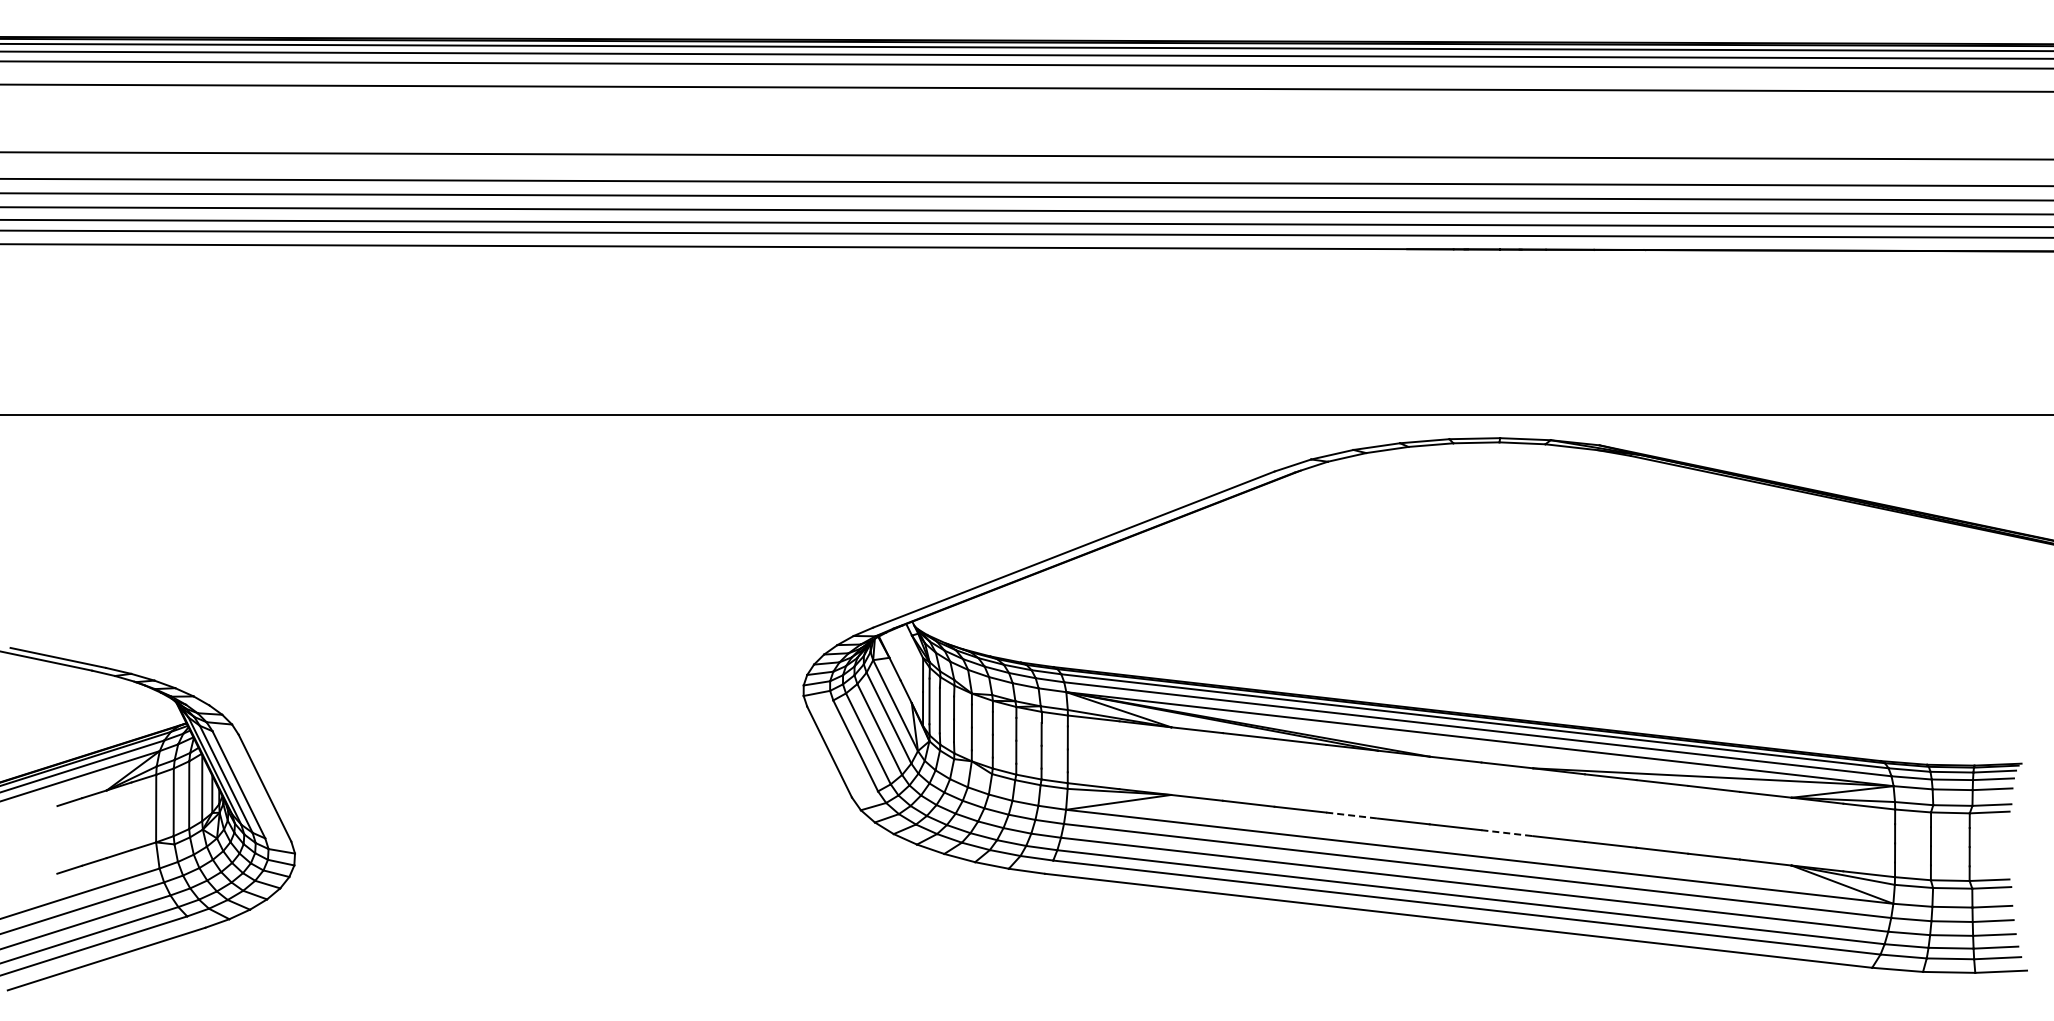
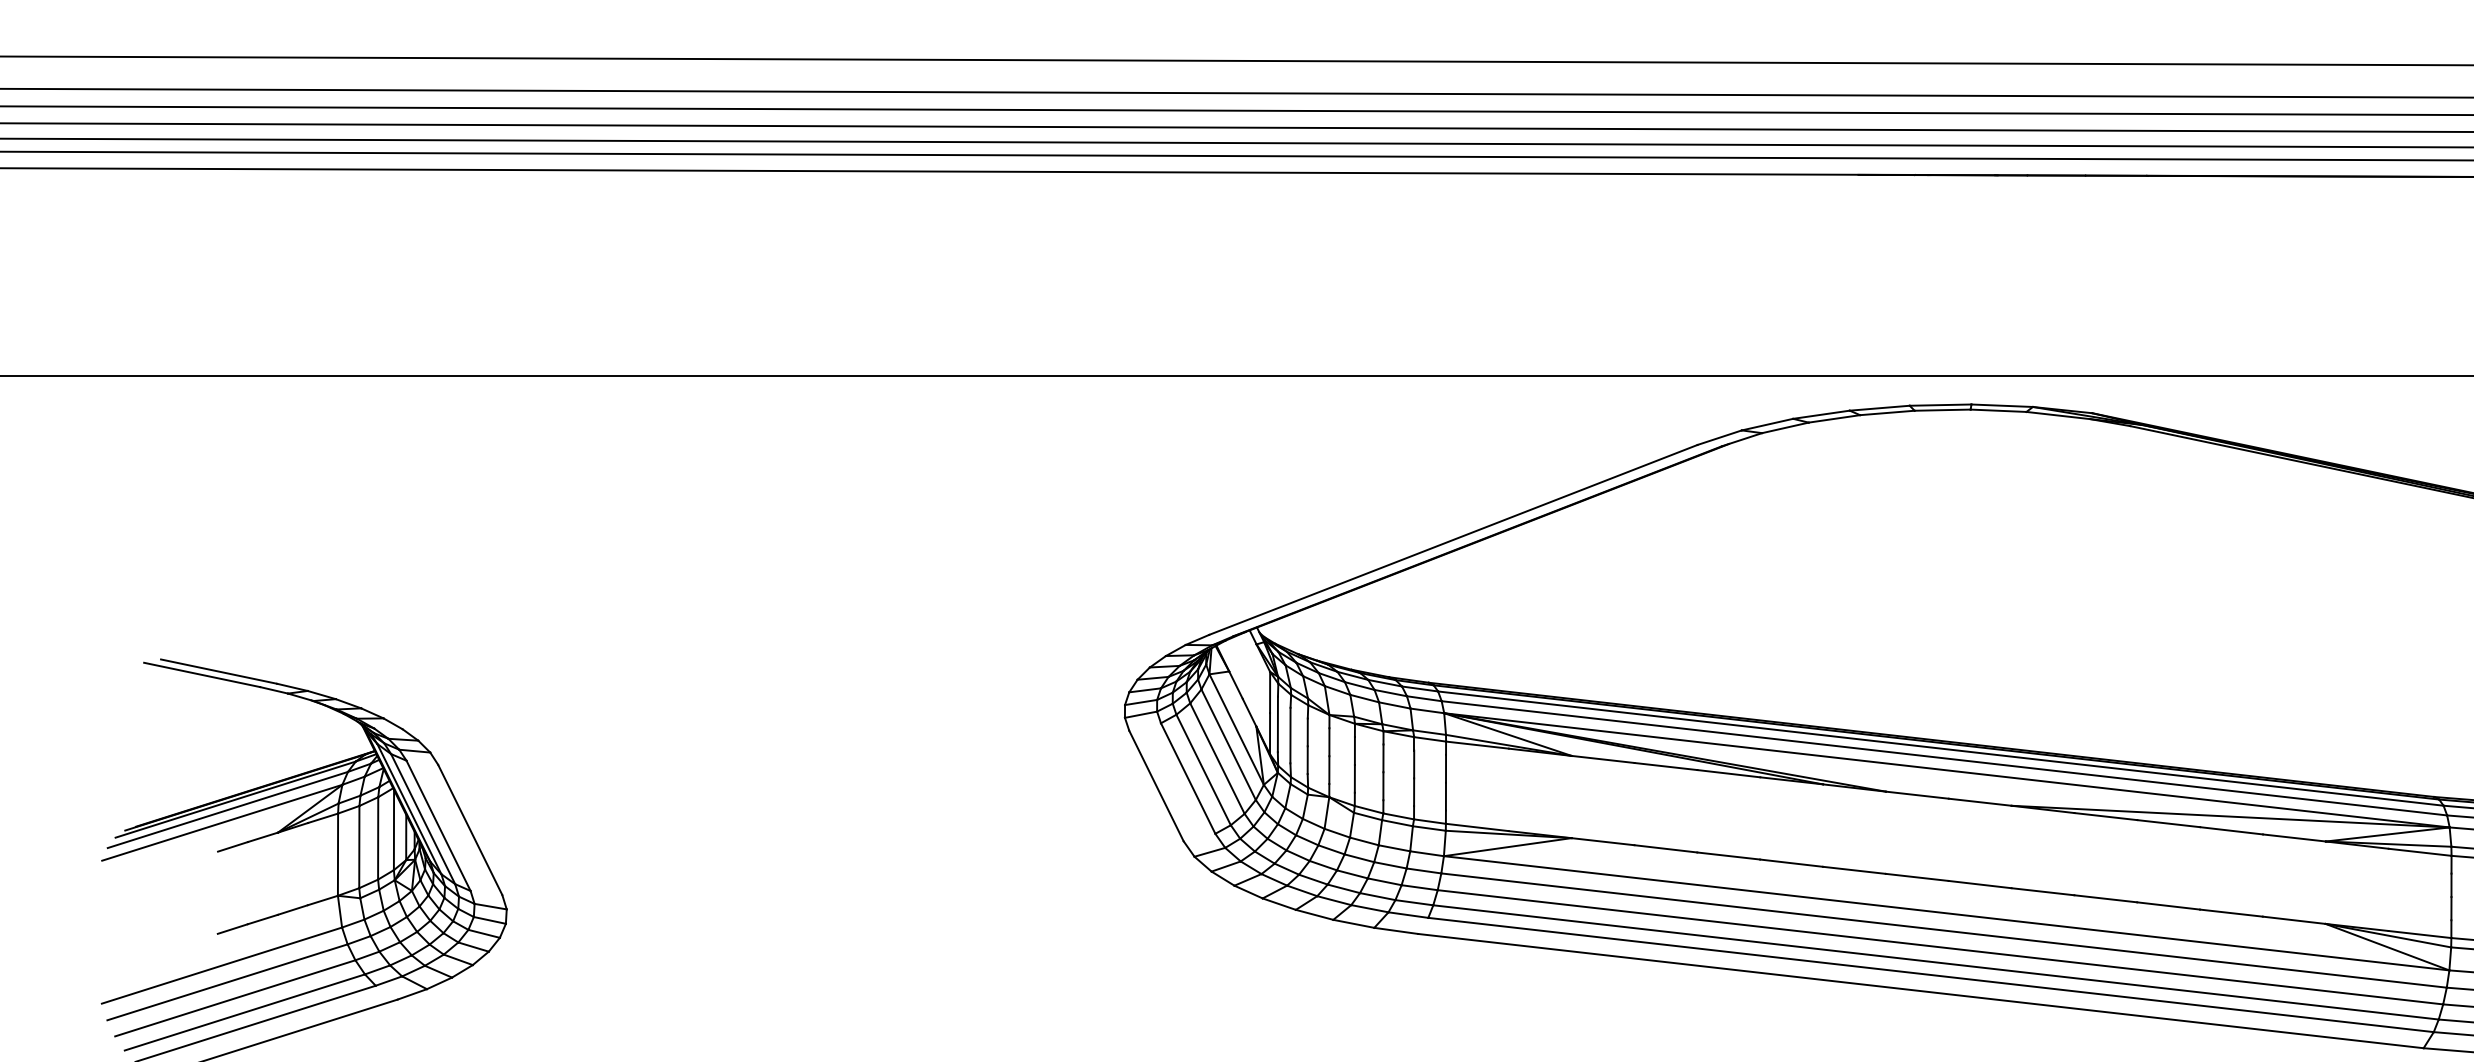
line: (1352, 815) -> (1792, 863), dashed -> solid
line: (1507, 833) -> (1980, 884), dashed -> solid

